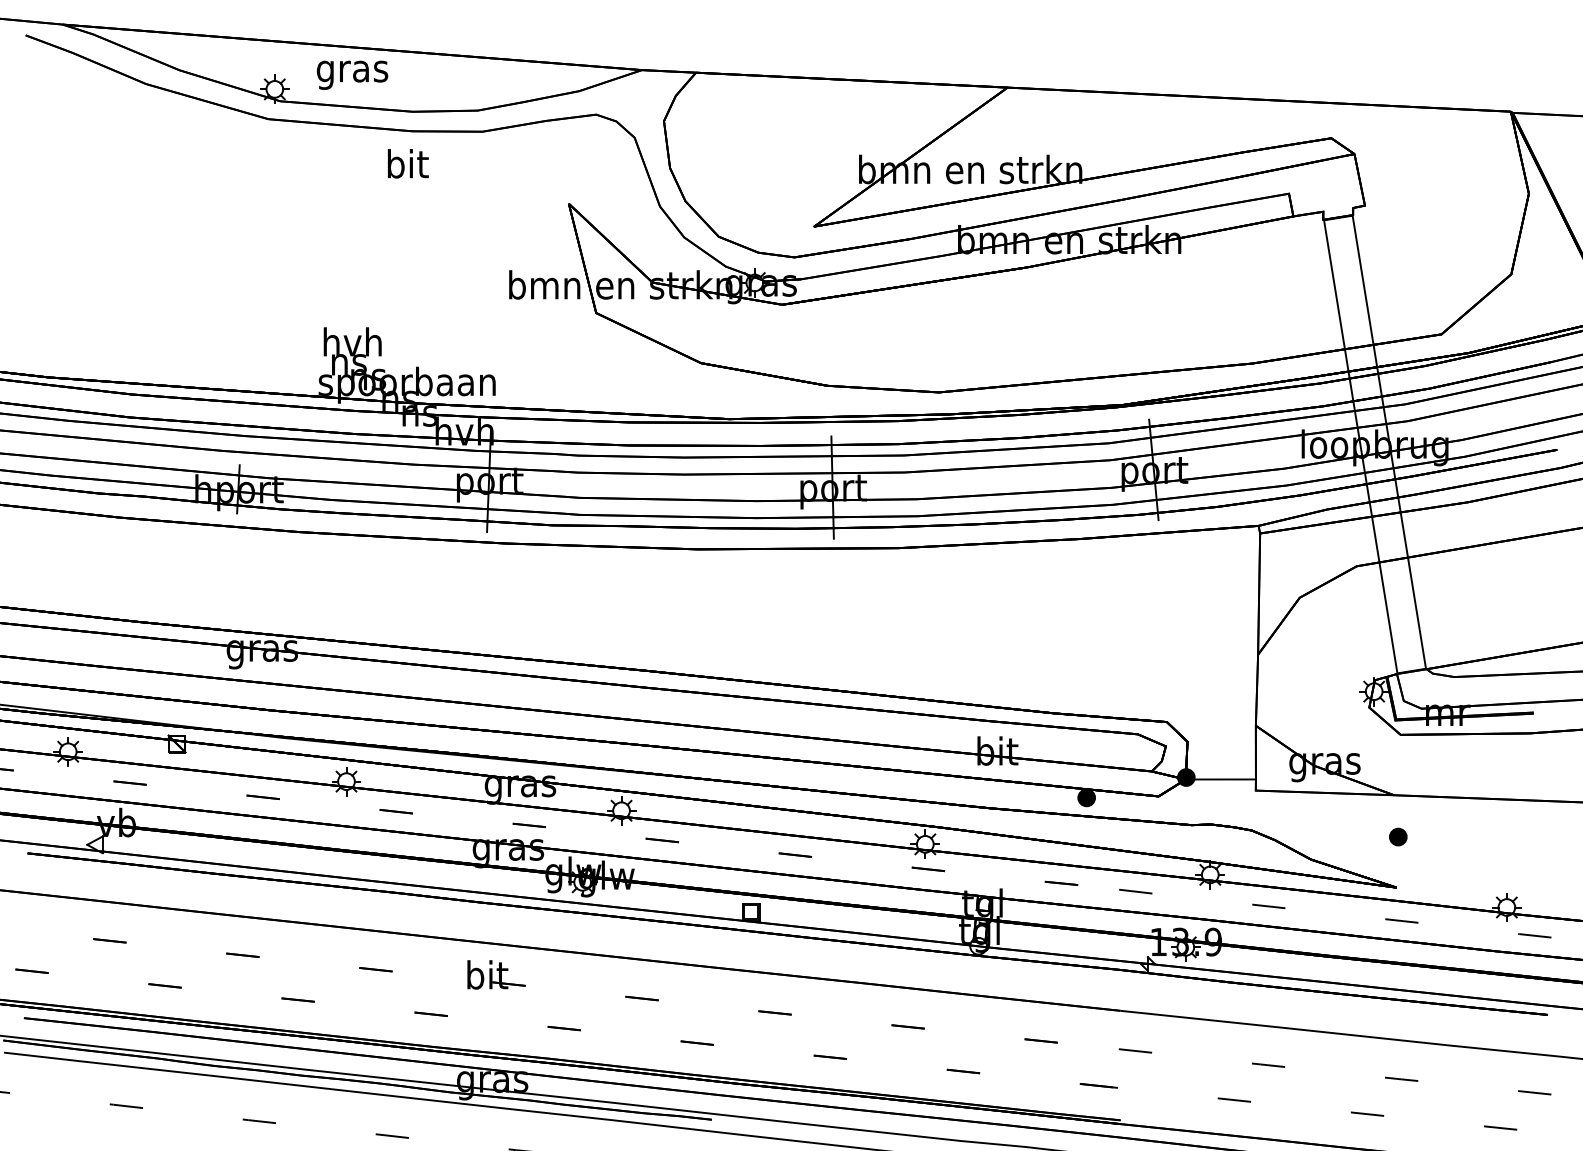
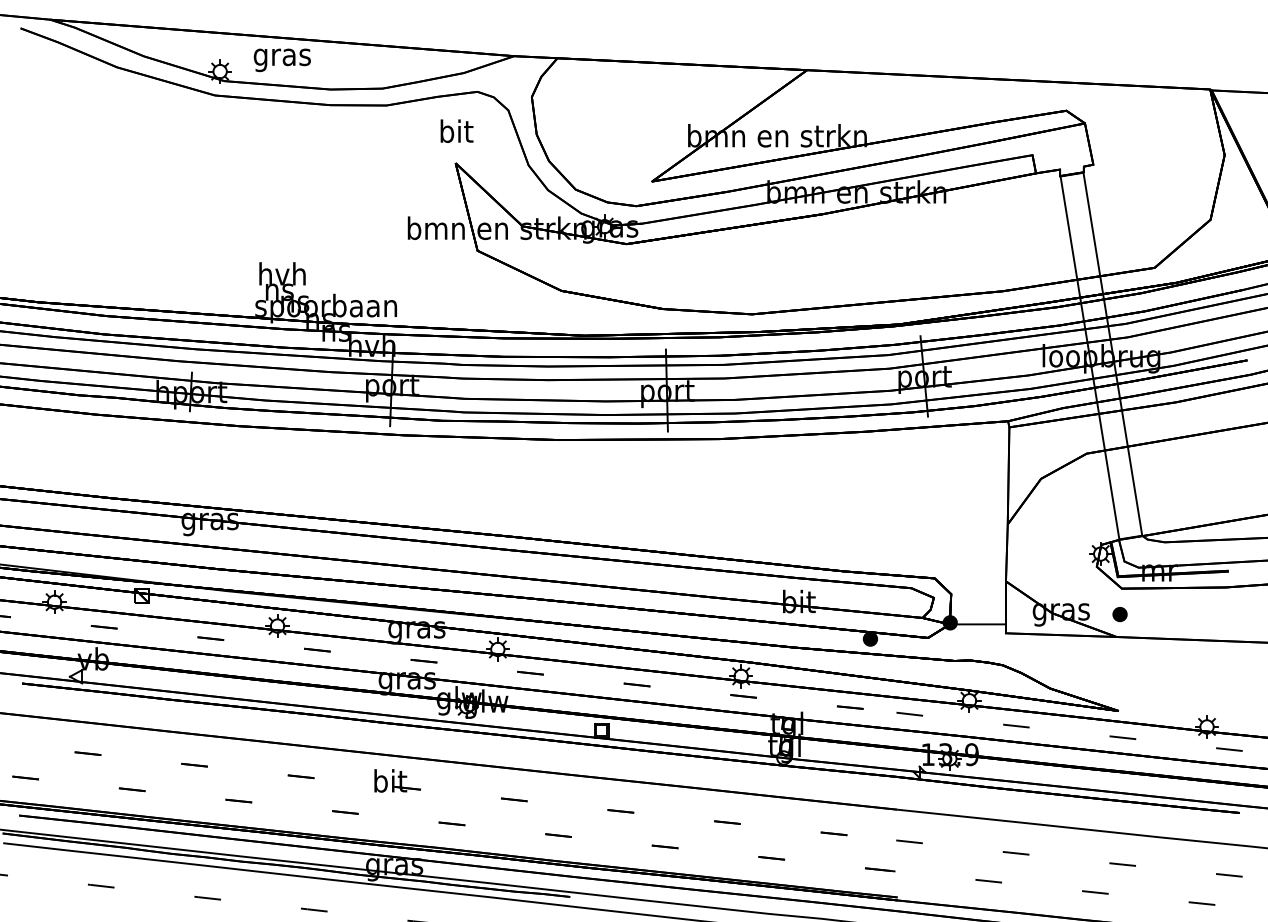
text: (407, 162) -> (456, 130), moved
part: (1397, 837) -> (1119, 614), moved

